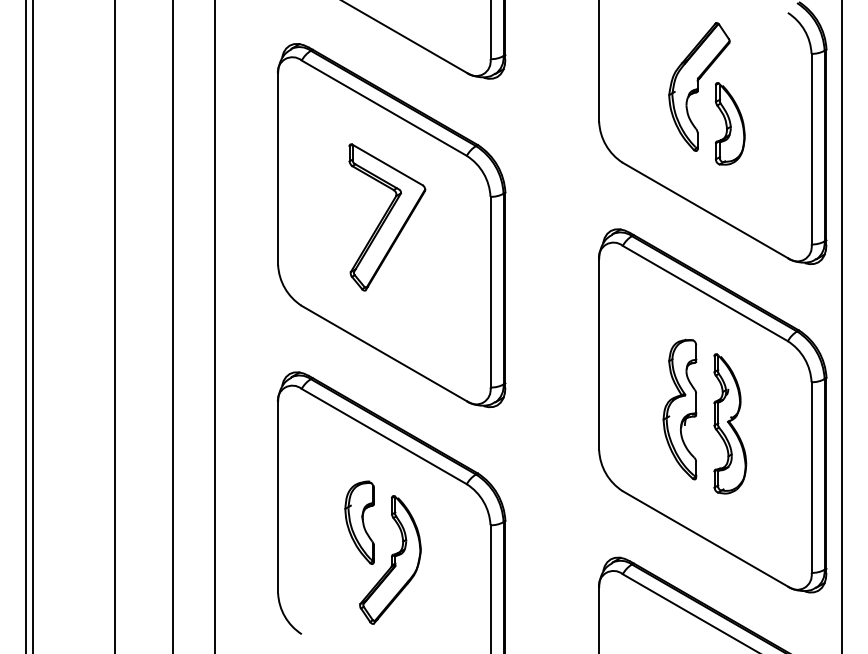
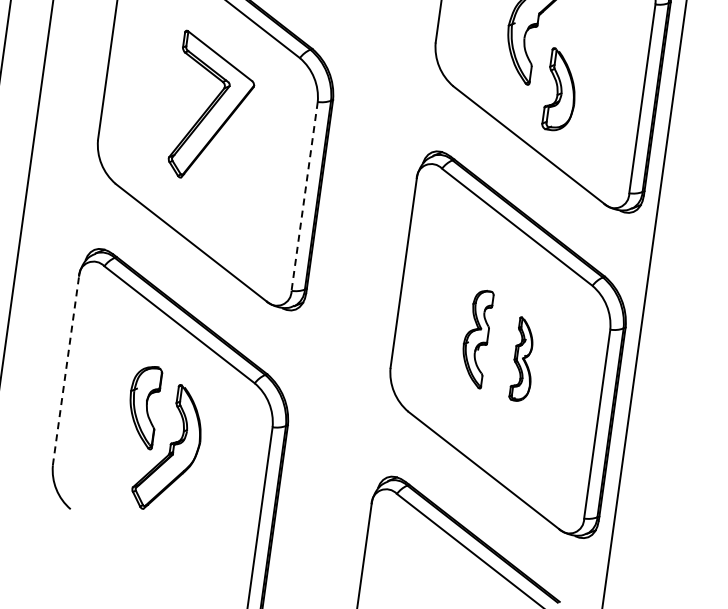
part: (730, 123) -> (561, 90), moved
line: (490, 292) -> (304, 196), solid -> dashed
part: (679, 409) -> (475, 338), size x0.7
part: (730, 423) -> (524, 359), size x0.6
line: (278, 497) -> (66, 370), solid -> dashed

